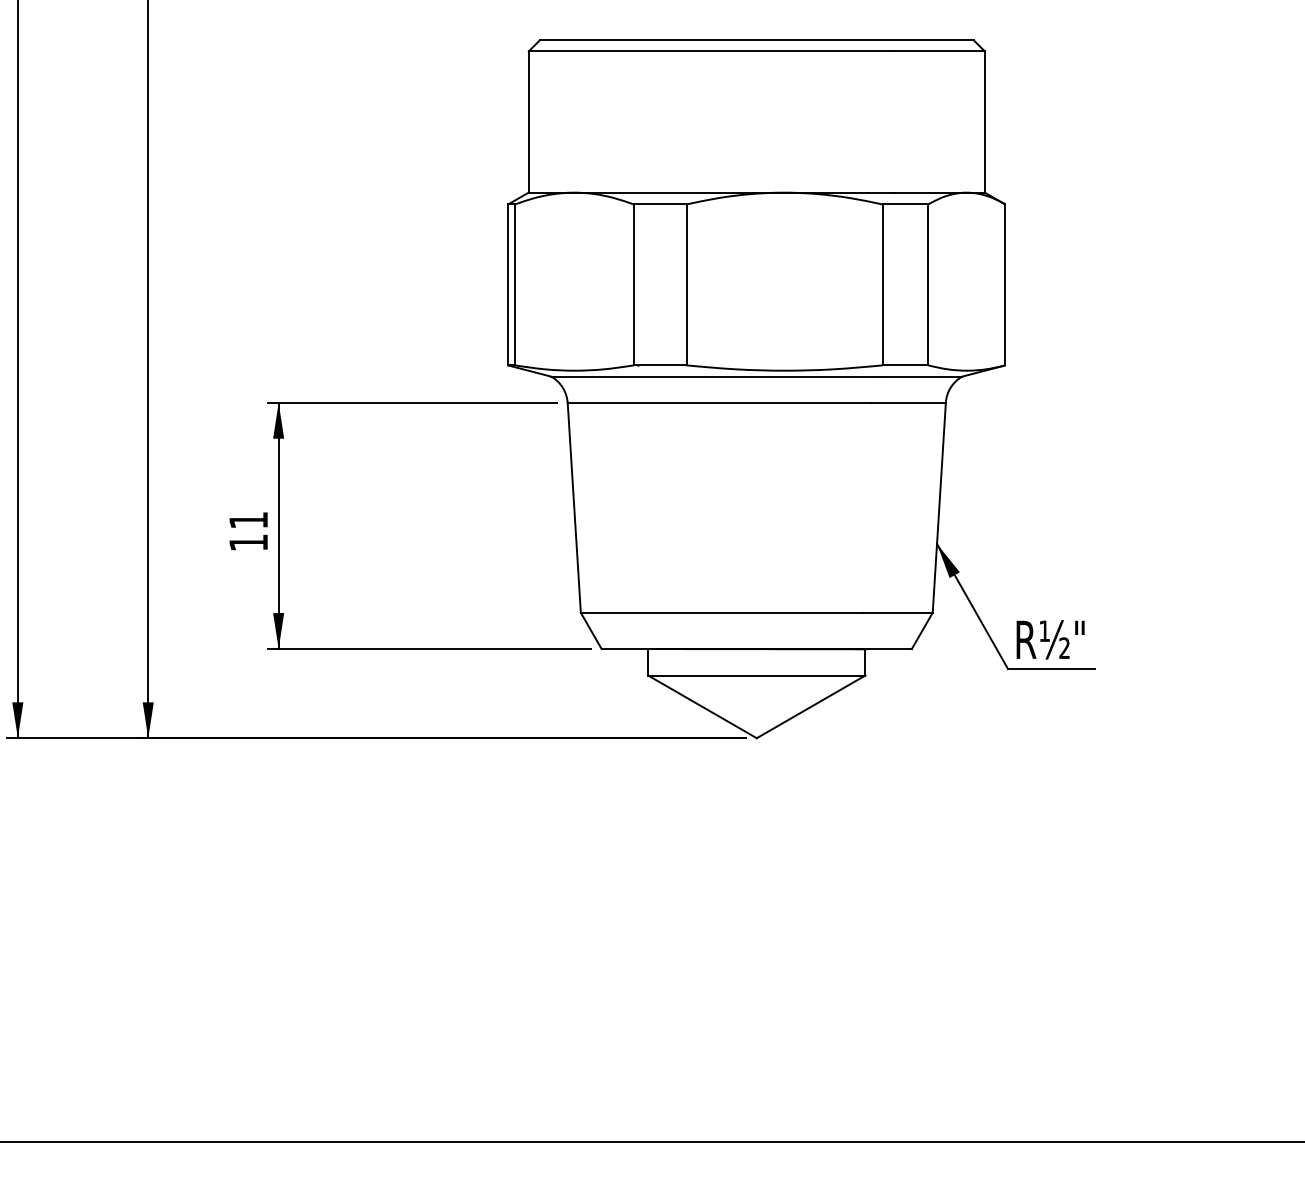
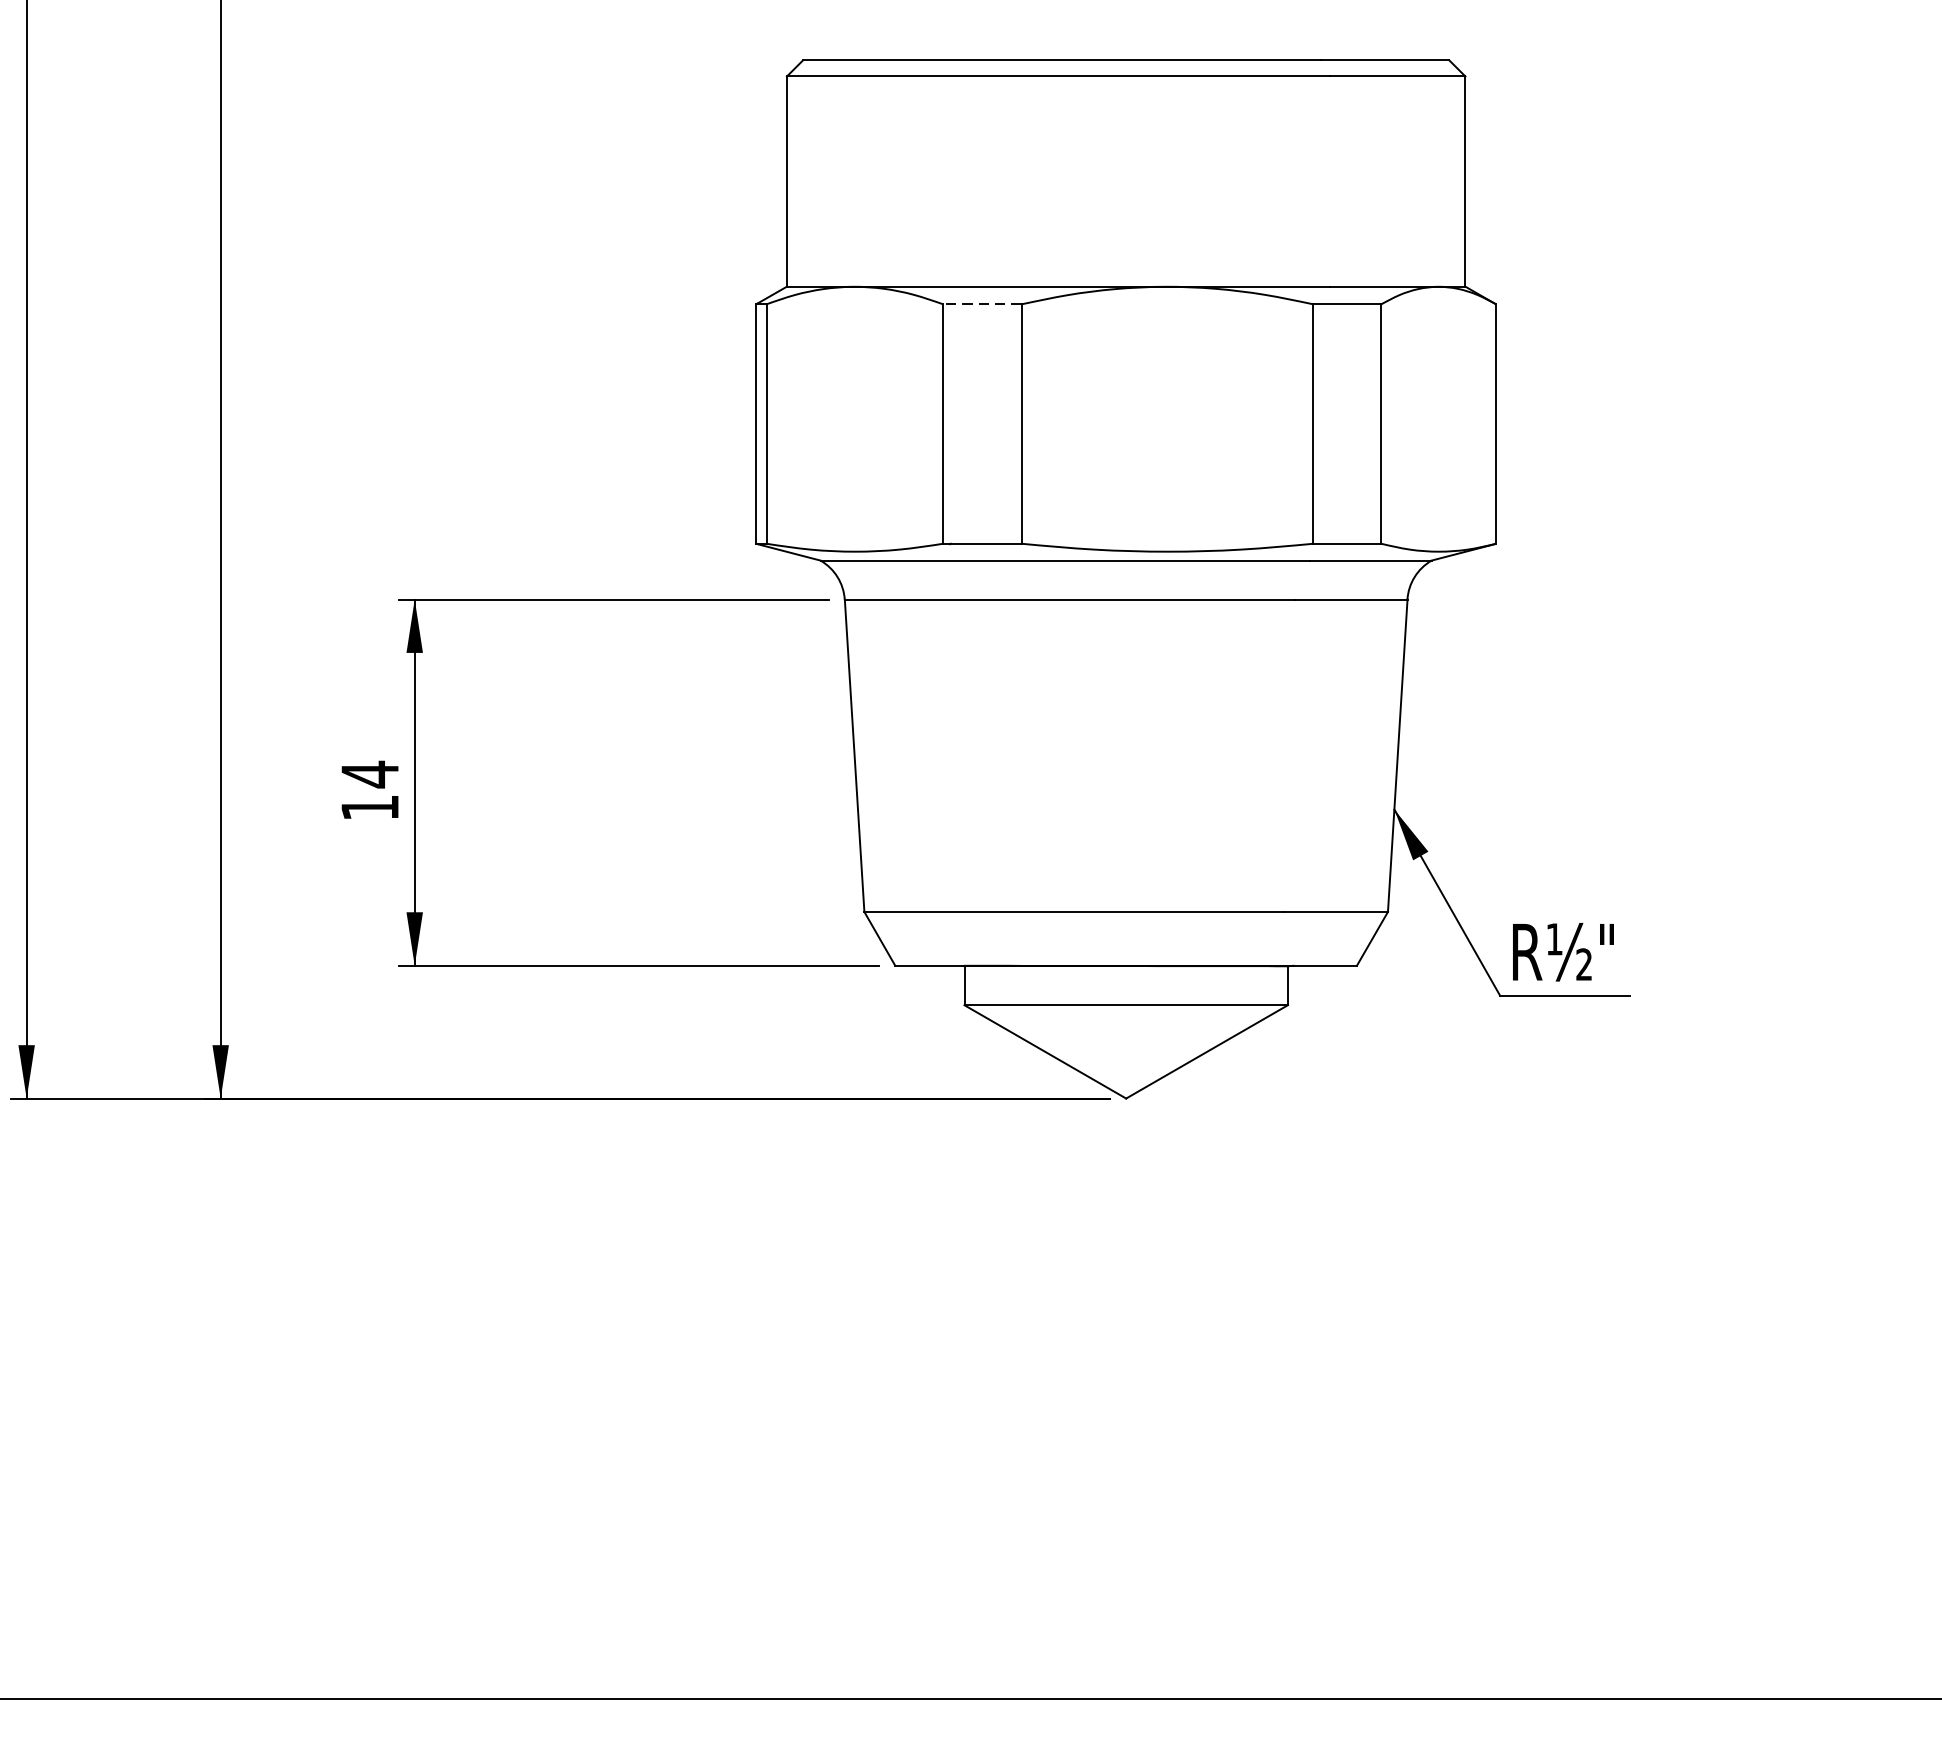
line: (659, 204) -> (981, 304), solid -> dashed
text: (248, 520) -> (369, 774), 11 -> 14

